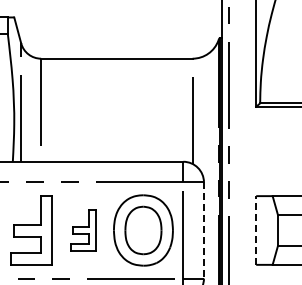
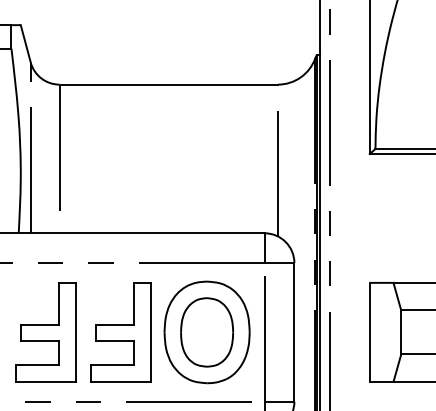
part: (83, 230) -> (120, 332), size x1.67
line: (203, 230) -> (293, 332), dashed -> solid
line: (256, 230) -> (370, 332), dashed -> solid

